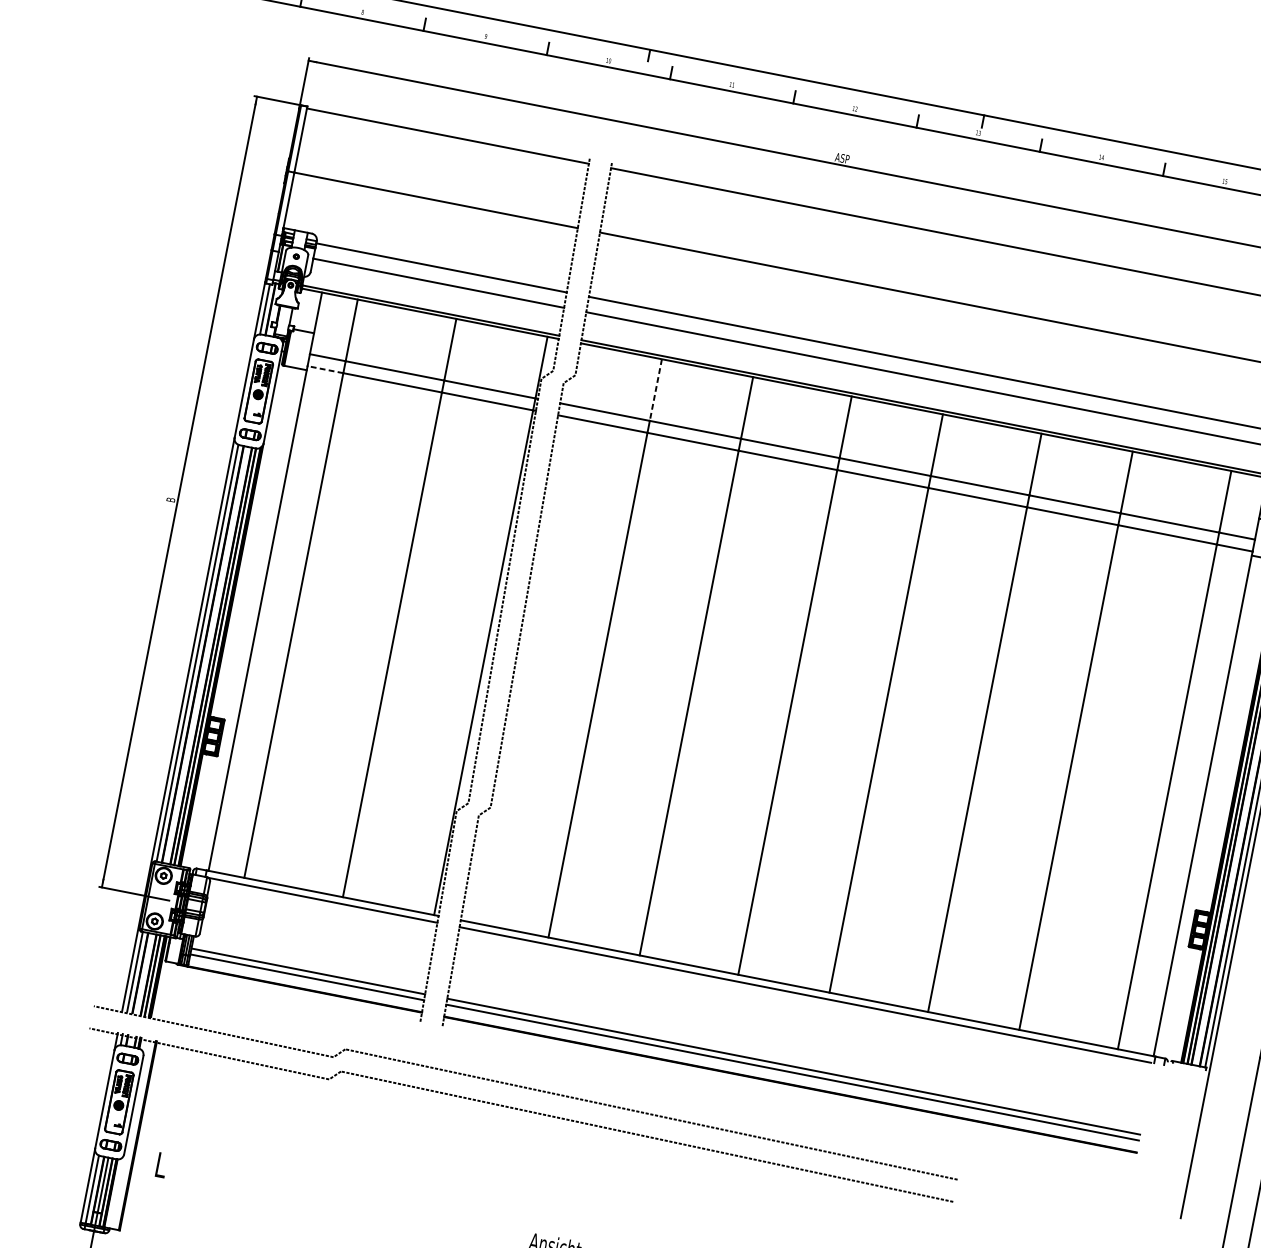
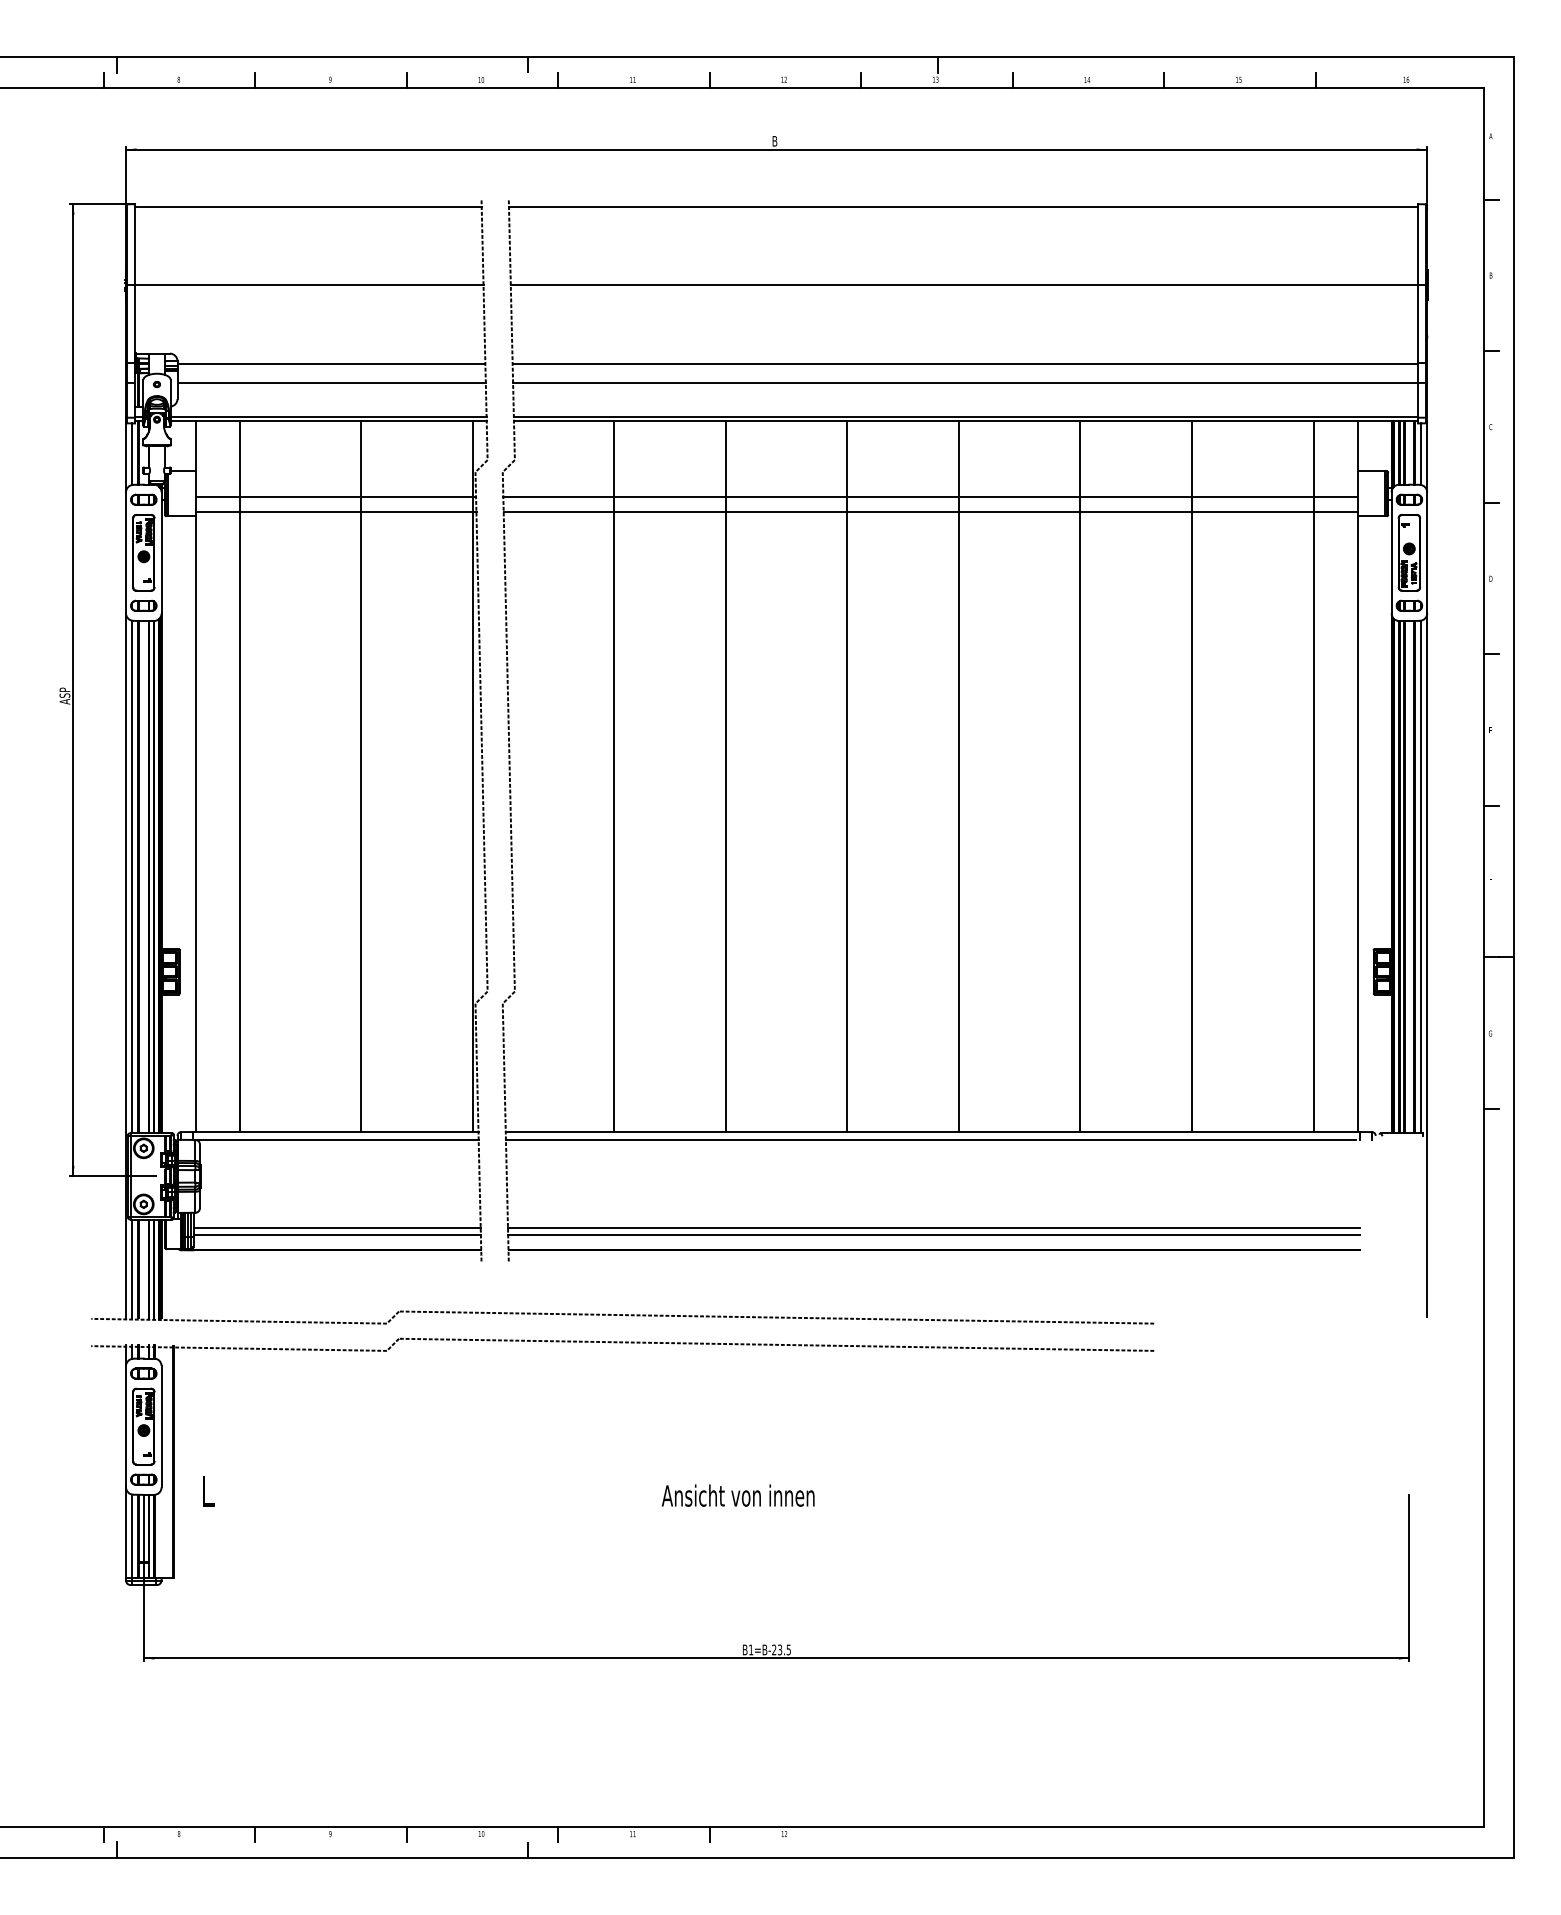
text: (842, 157) -> (780, 140), ASP -> B
line: (325, 369) -> (217, 511), dashed -> solid
line: (655, 389) -> (613, 458), dashed -> solid
text: (171, 494) -> (64, 695), B -> ASP

